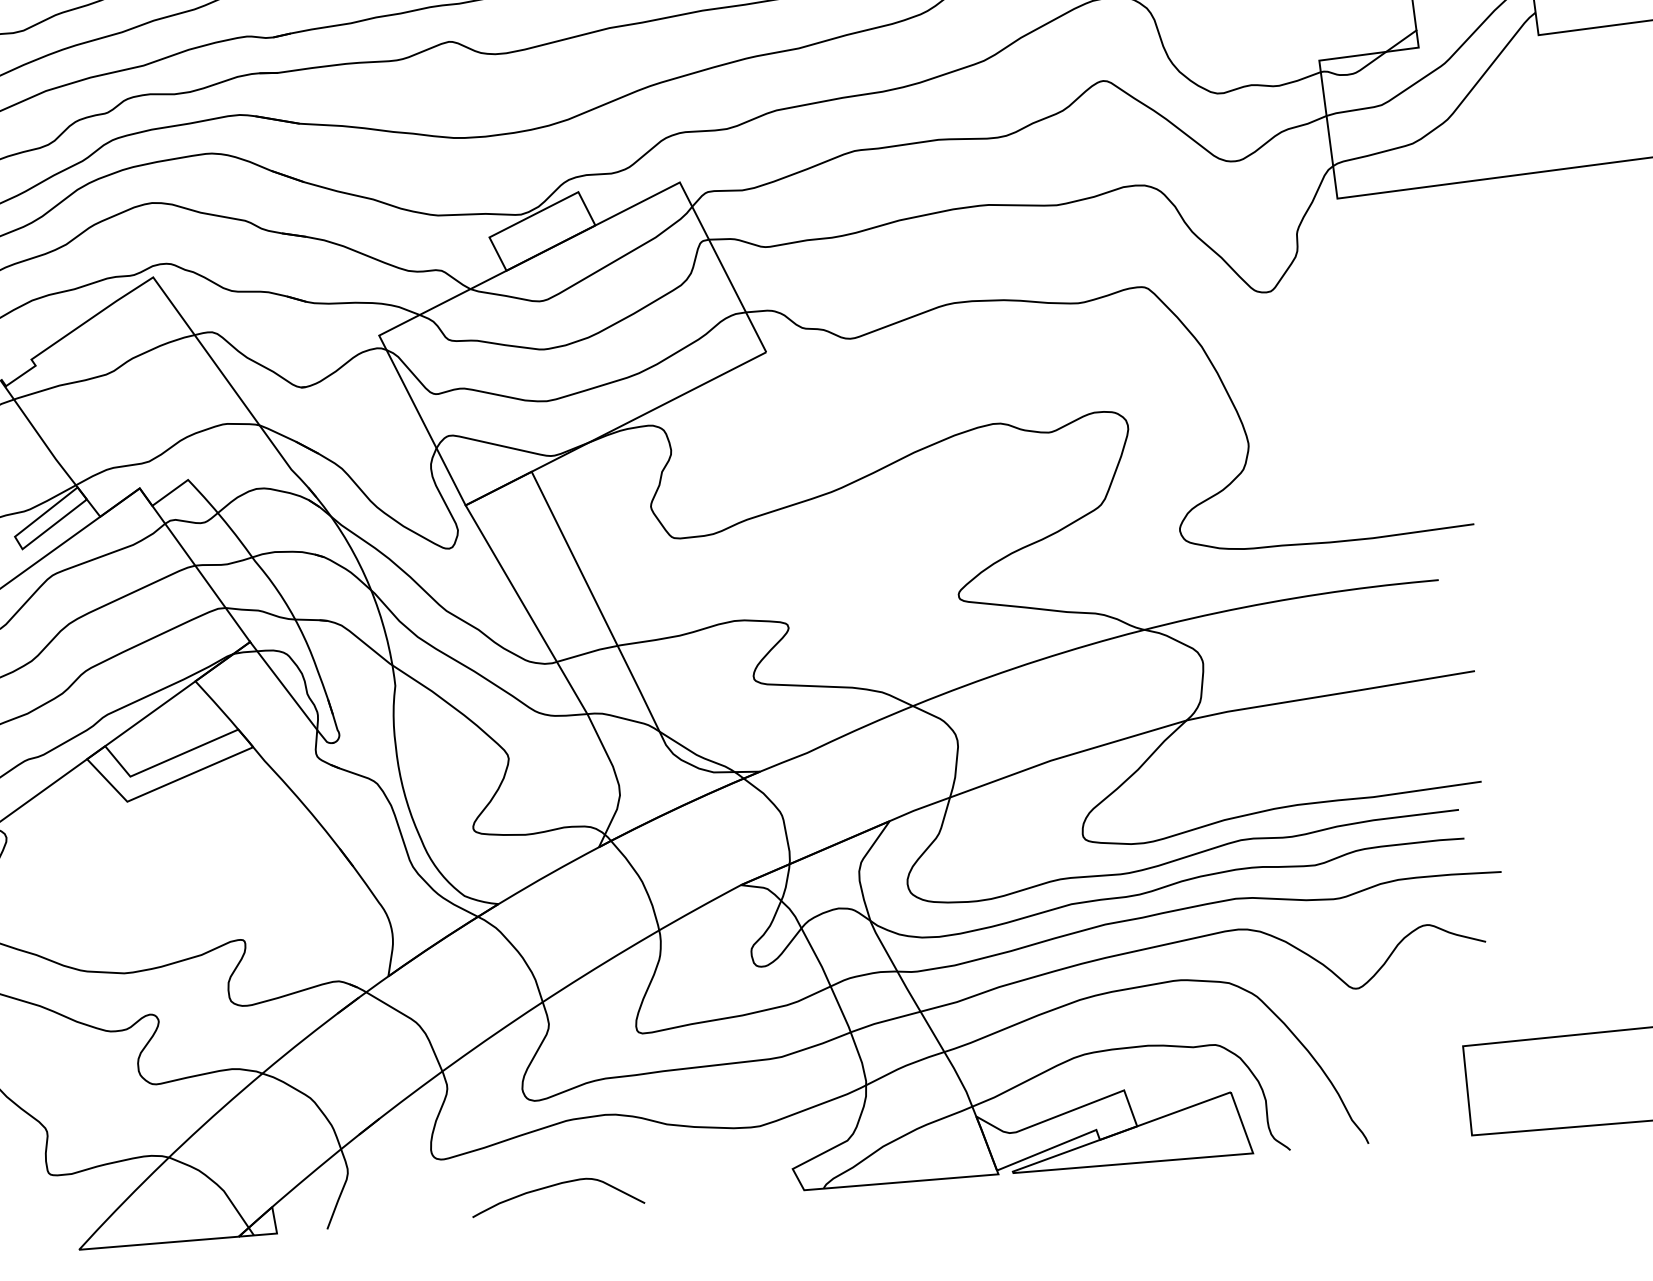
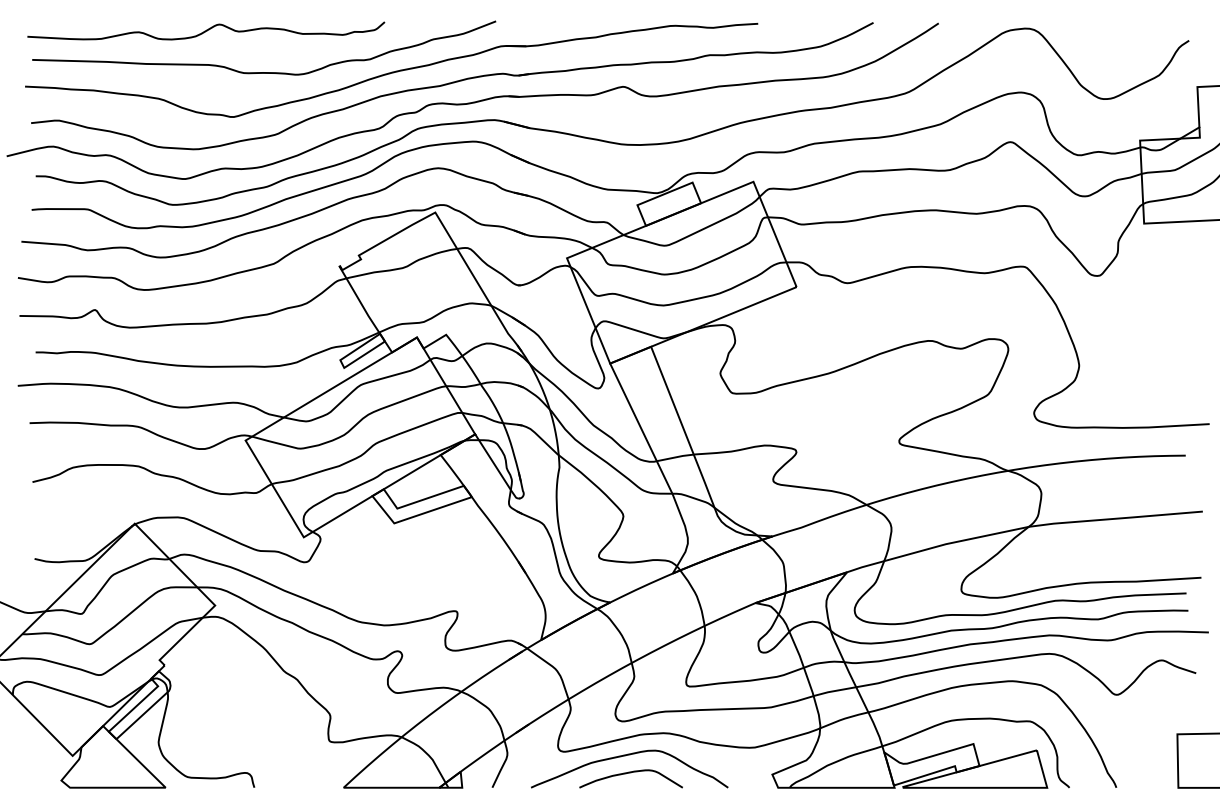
curve: (545, 1158) -> (625, 756), added

